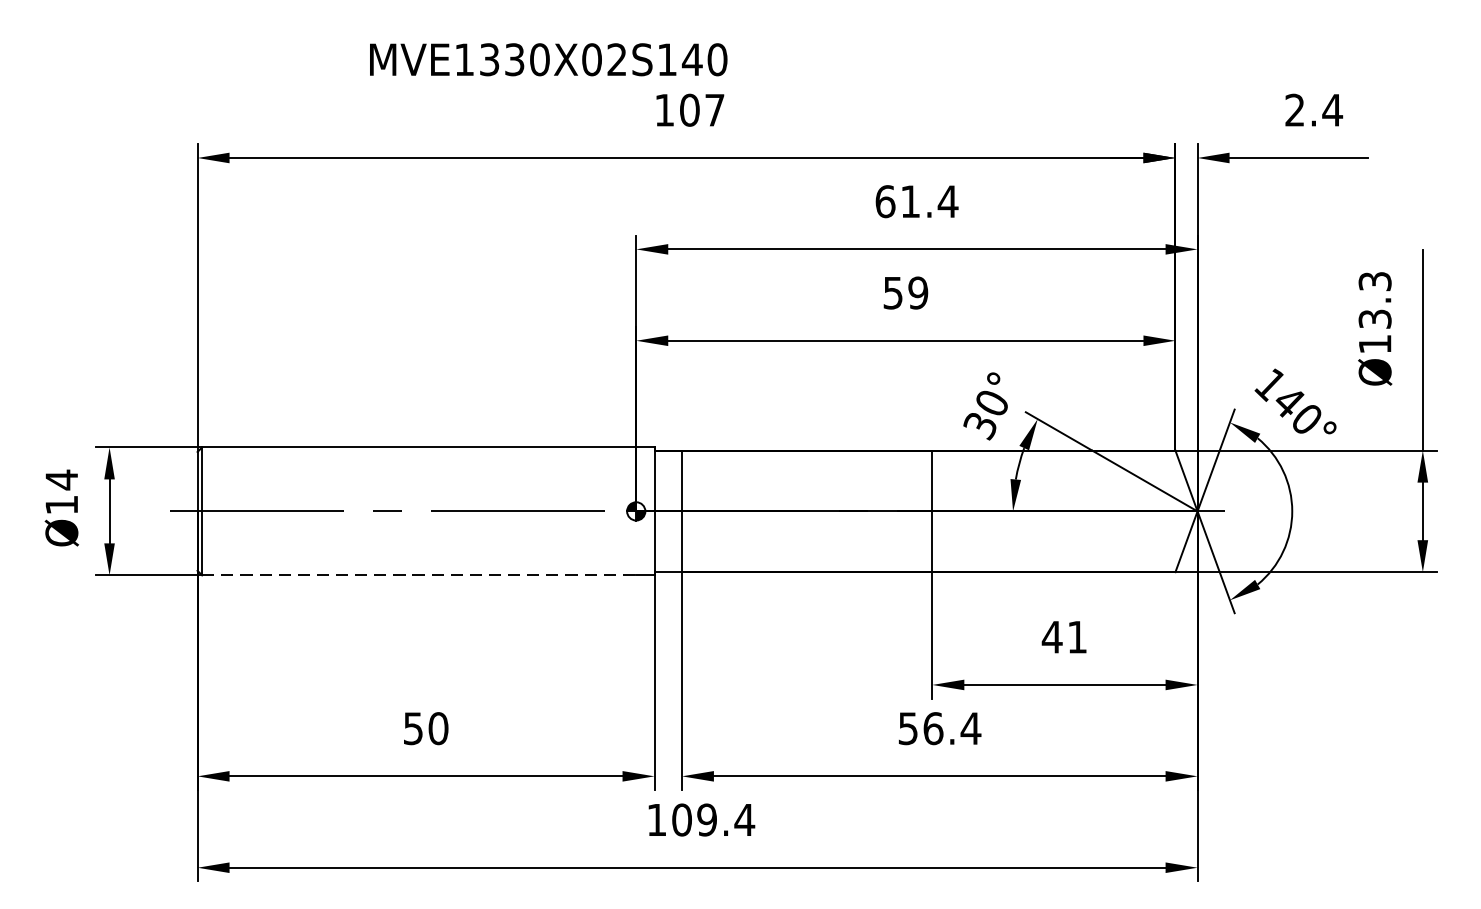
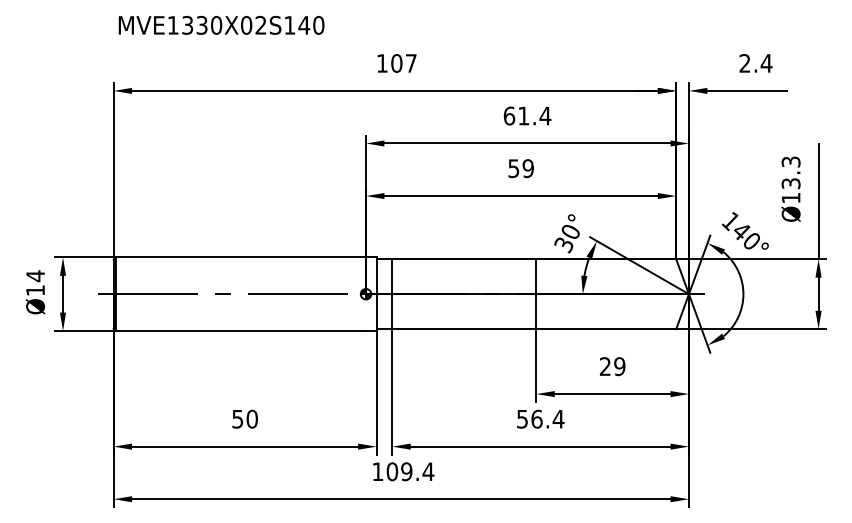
text: (548, 58) -> (221, 24), moved
line: (419, 576) -> (241, 331), dashed -> solid
text: (1064, 637) -> (612, 366), 41 -> 29

